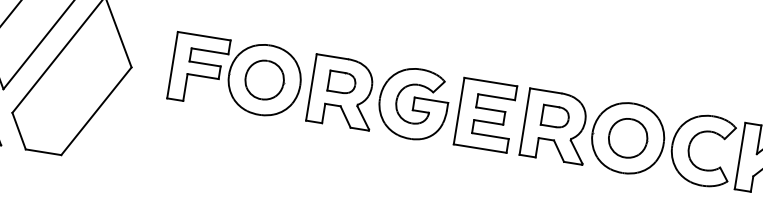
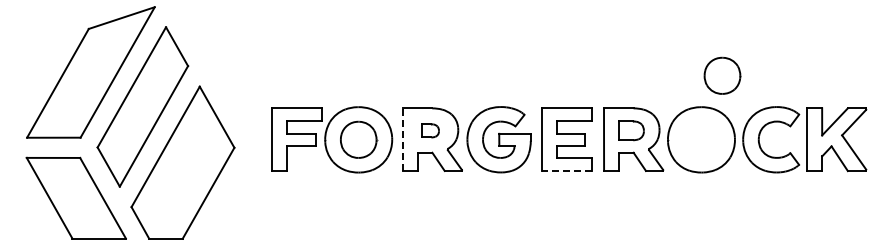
part: (342, 82) -> (430, 130), size x0.7
line: (311, 87) -> (402, 139), solid -> dashed
part: (628, 137) -> (722, 75), moved
line: (479, 148) -> (566, 171), solid -> dashed

